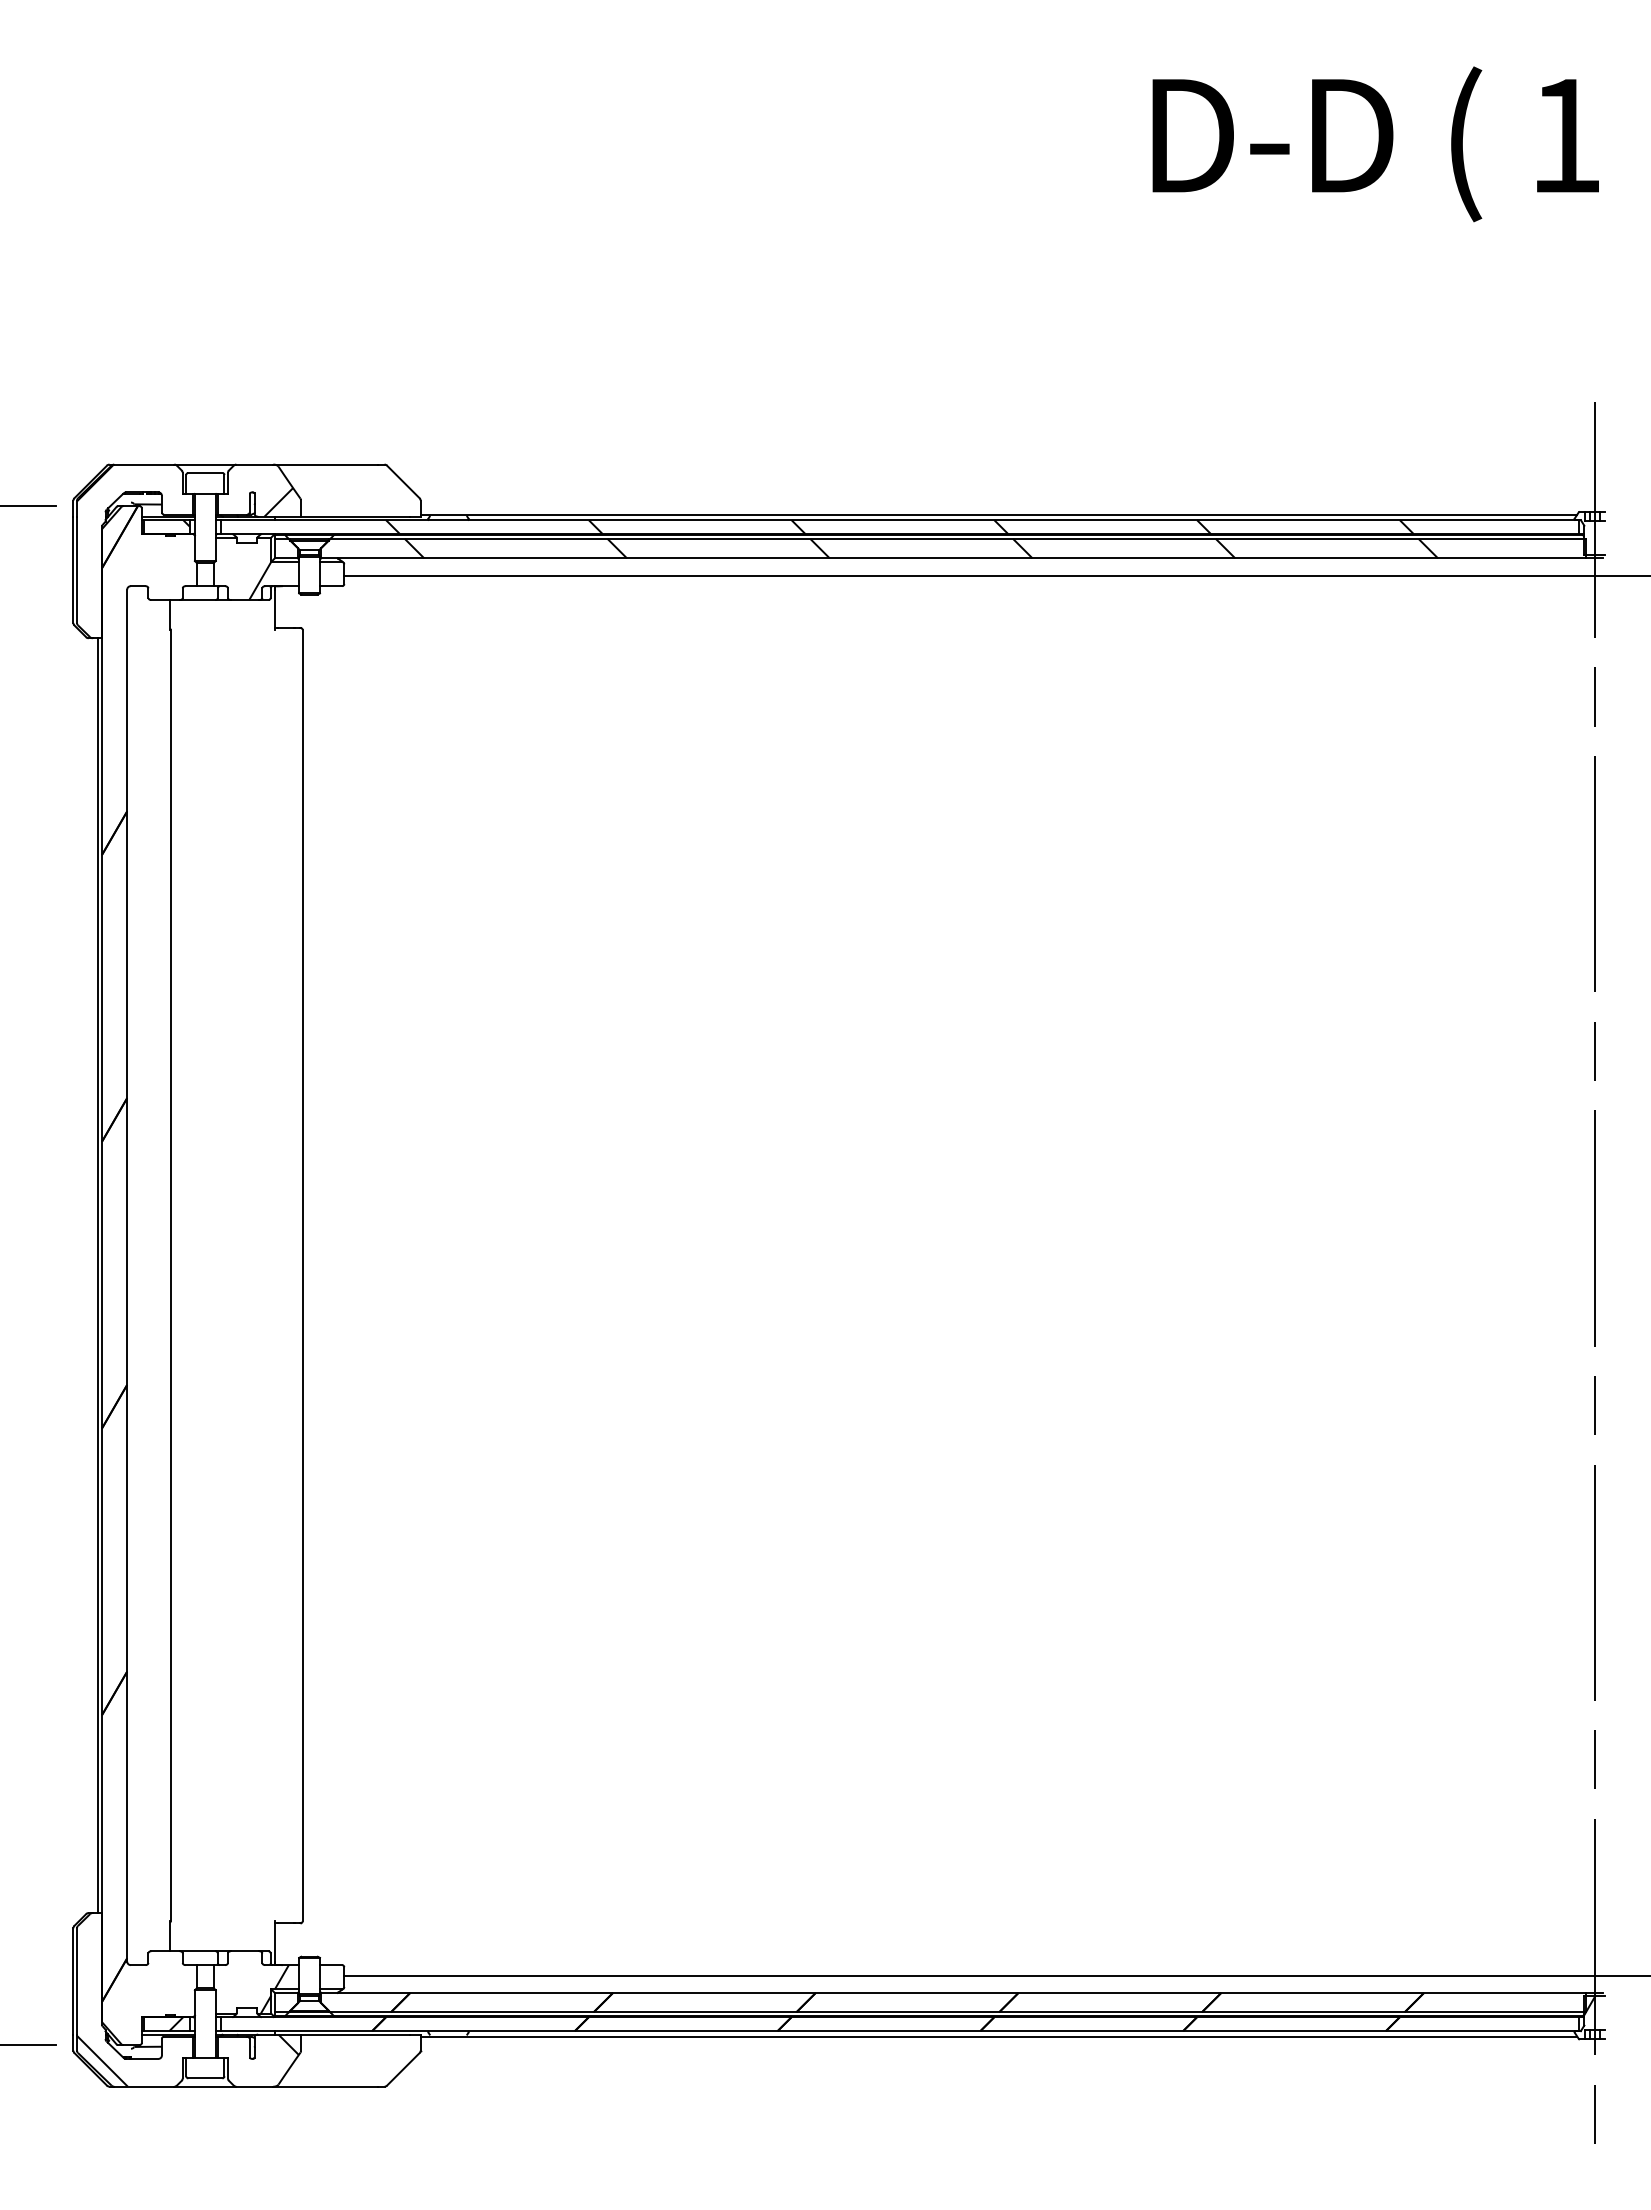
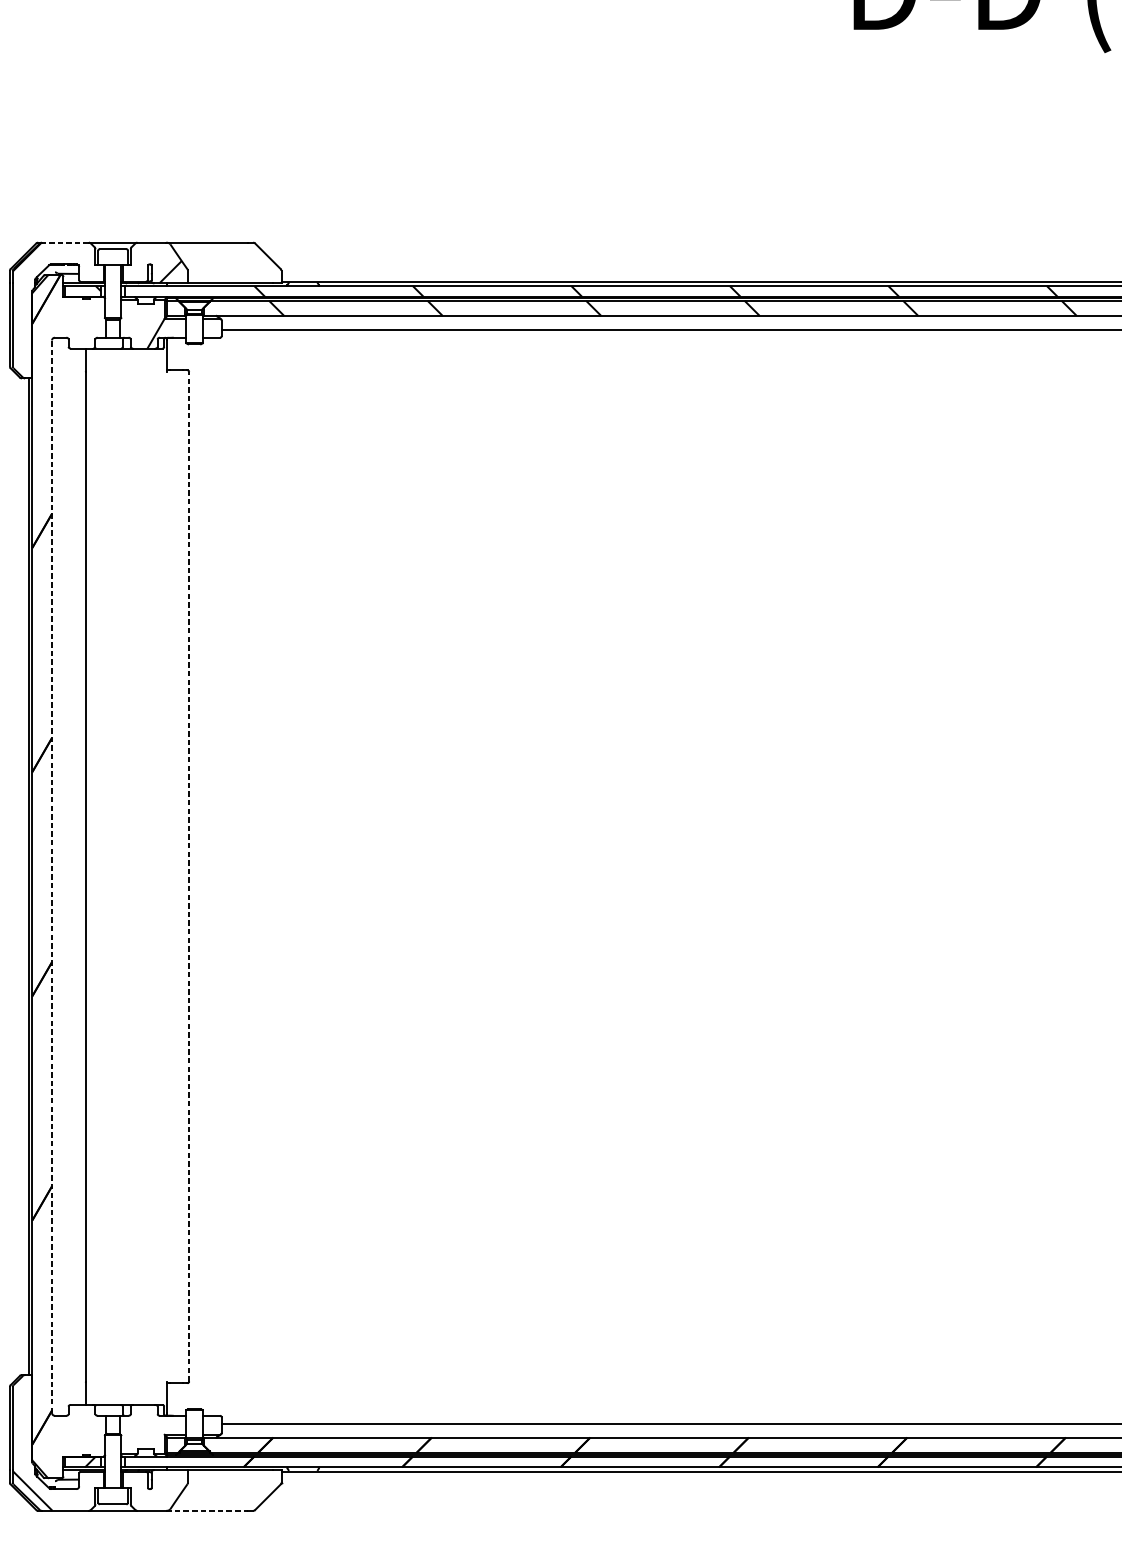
line: (143, 464) -> (64, 242), solid -> dashed
line: (127, 1275) -> (52, 876), solid -> dashed
line: (302, 1275) -> (189, 876), solid -> dashed
hatch: (274, 1989) -> (167, 1434), removed
hatch: (288, 2044) -> (178, 1477), removed
line: (326, 2086) -> (207, 1510), solid -> dashed

